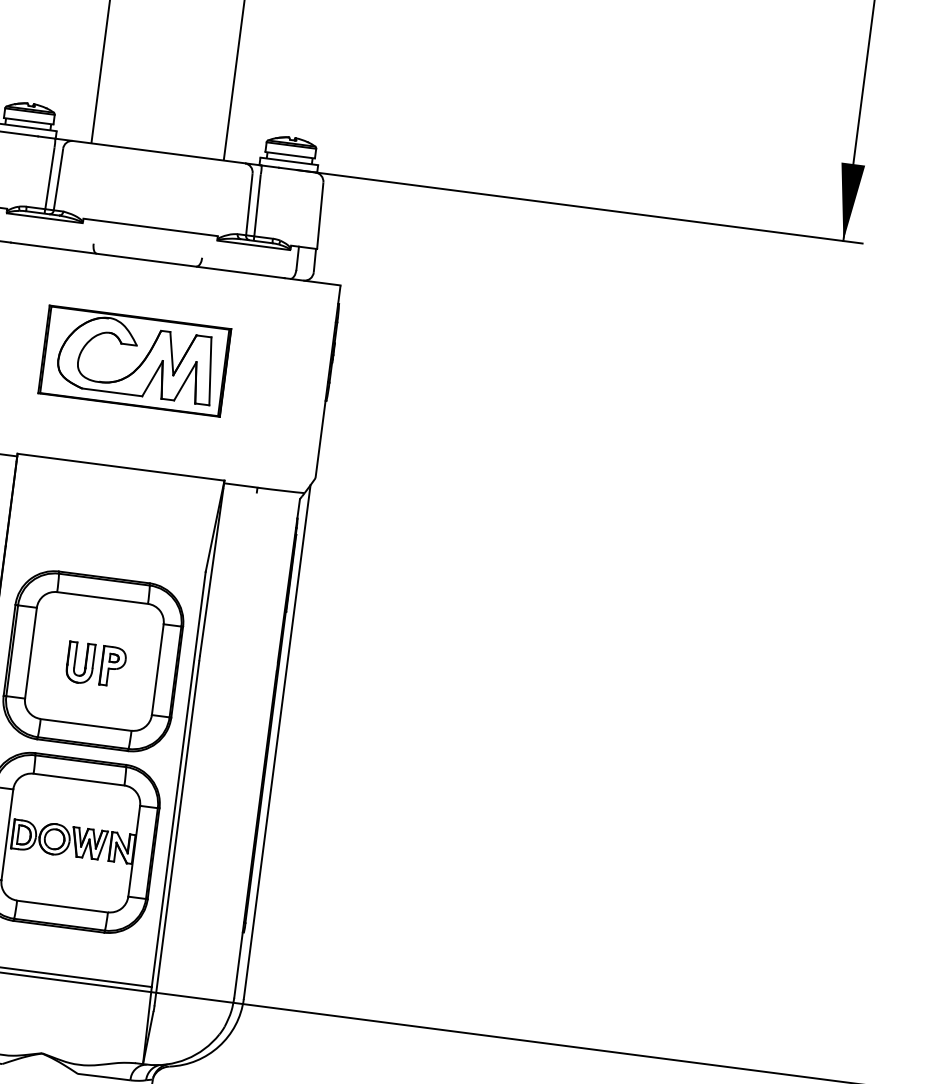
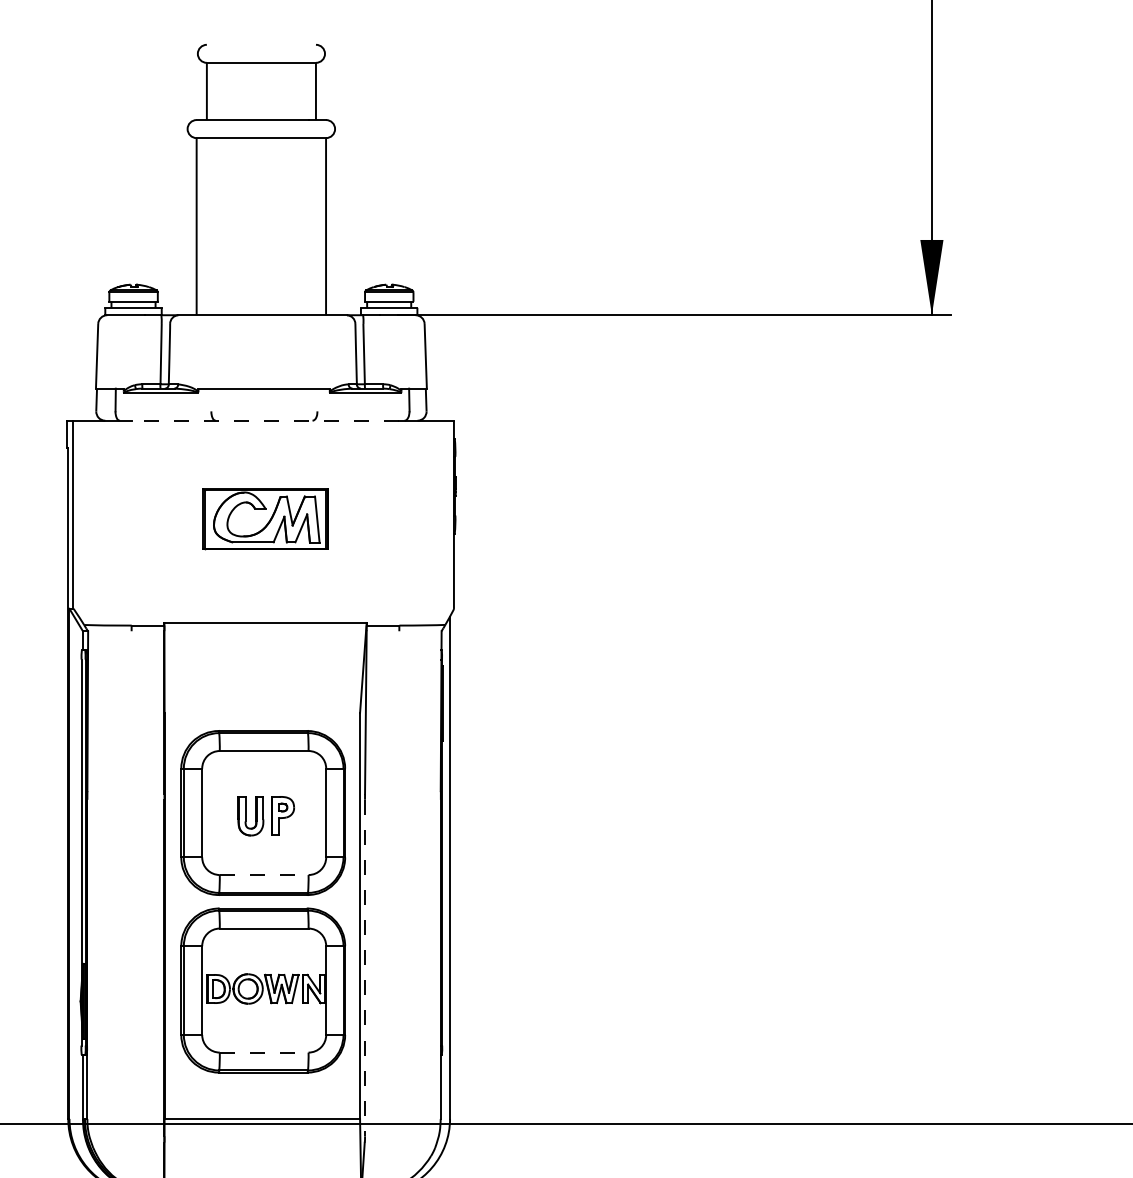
line: (147, 260) -> (265, 420), solid -> dashed
part: (134, 361) -> (265, 519), size x0.7
line: (86, 725) -> (264, 875), solid -> dashed
line: (177, 833) -> (365, 968), solid -> dashed
line: (62, 906) -> (264, 1052), solid -> dashed

